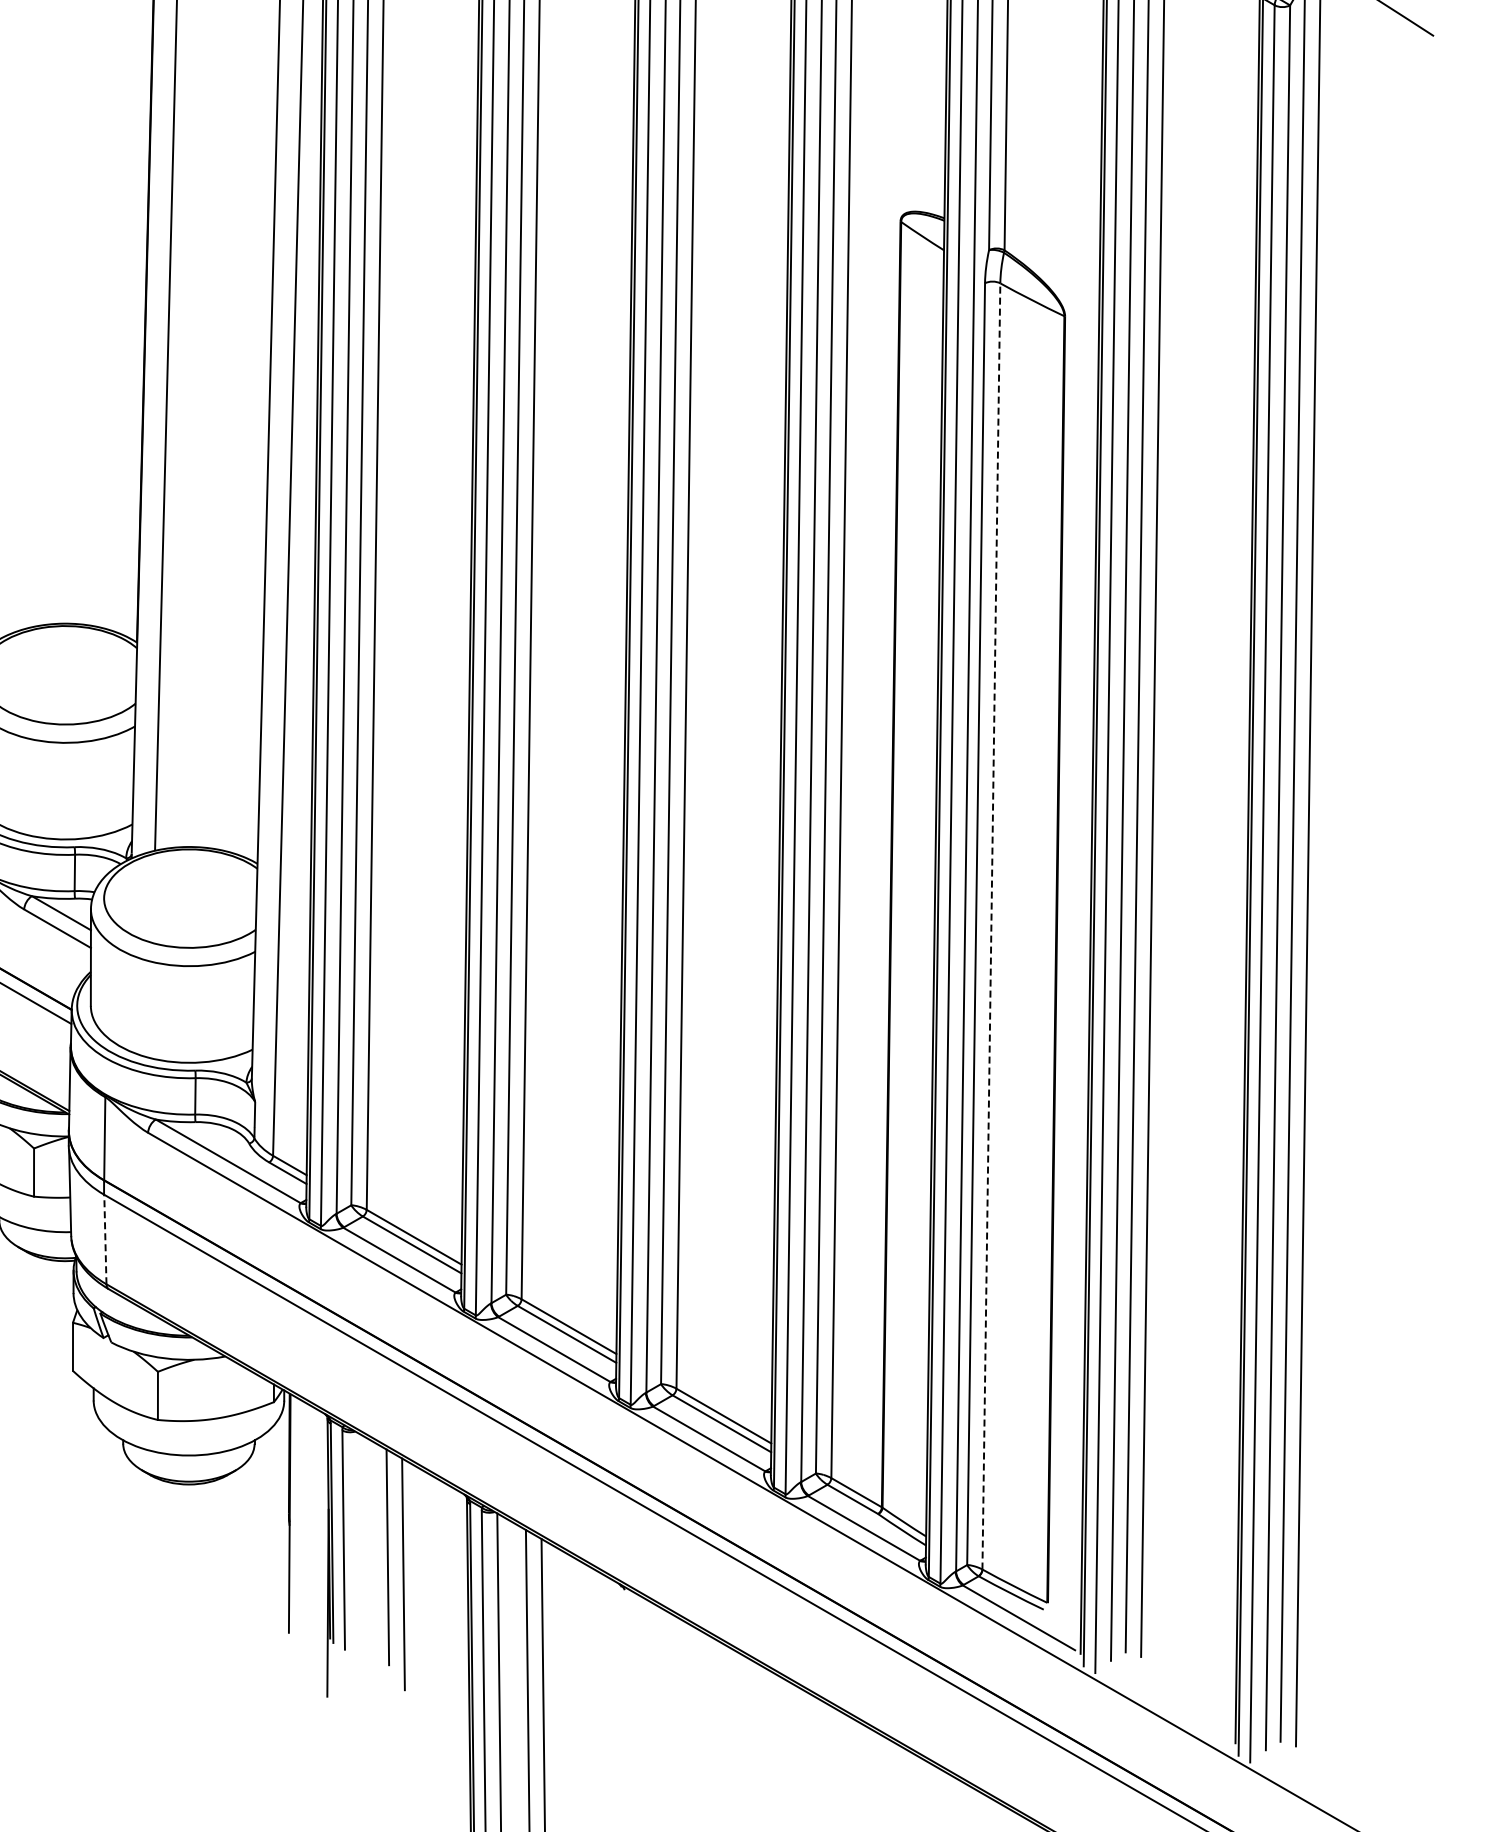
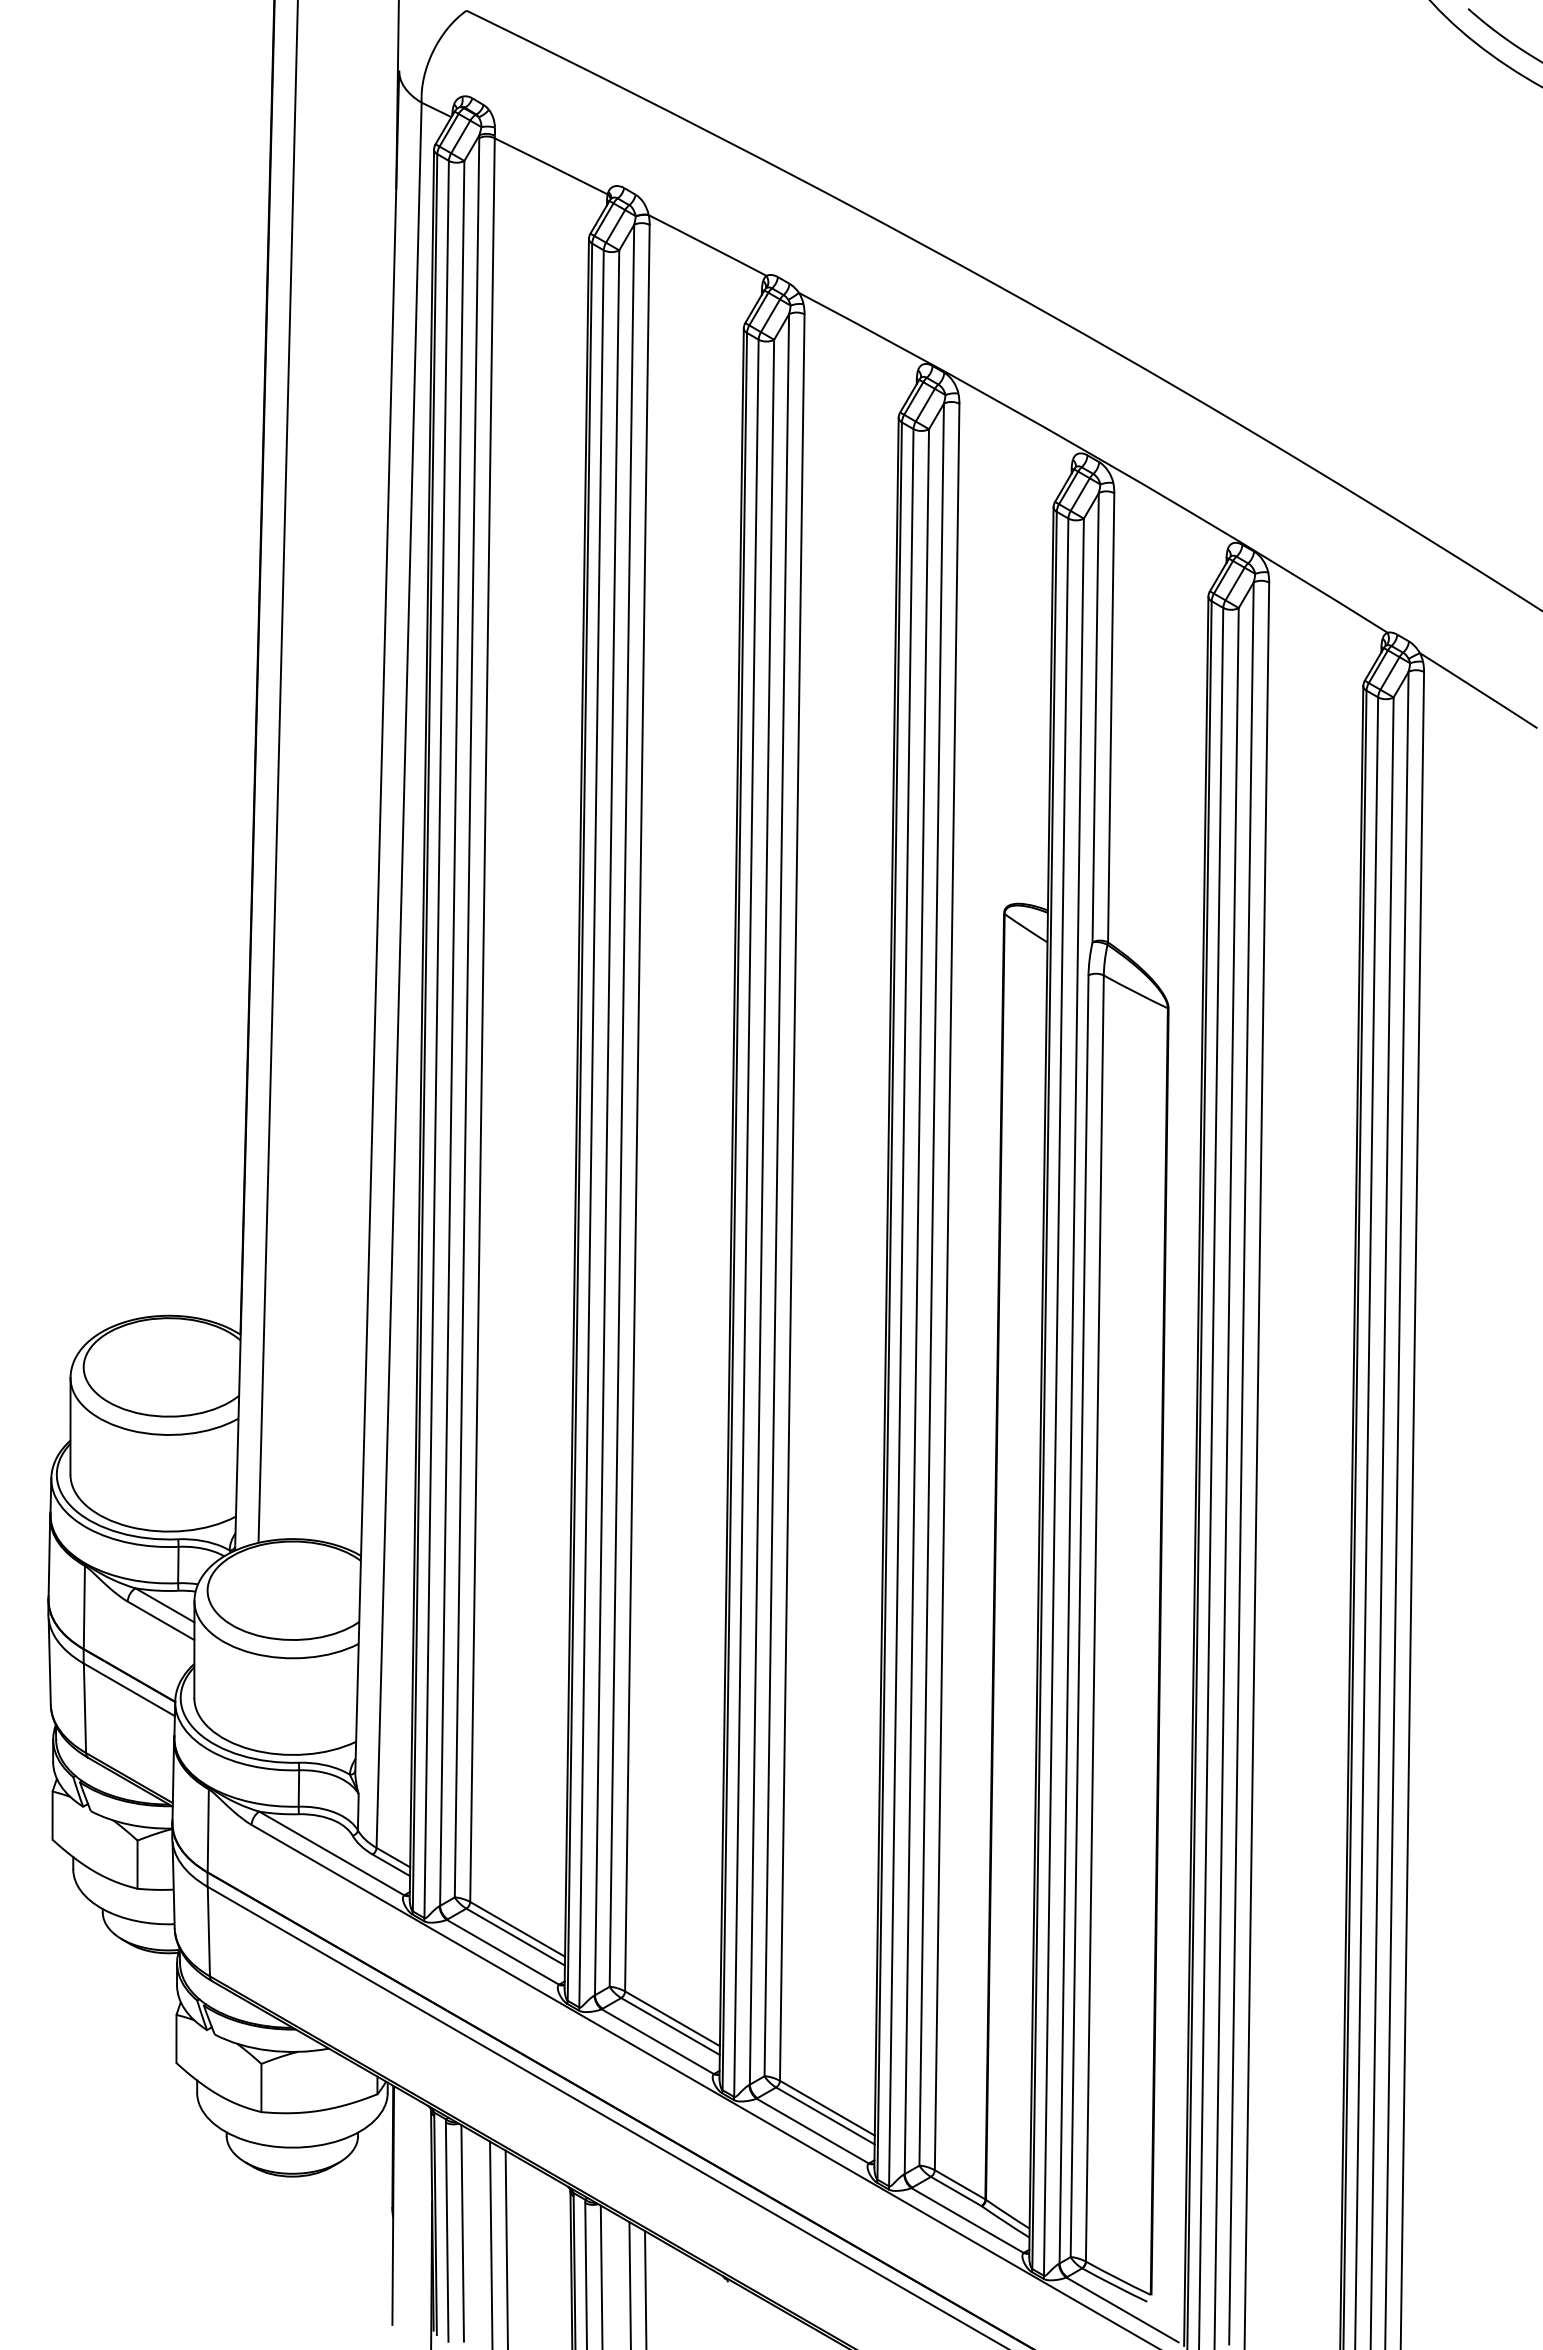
line: (991, 926) -> (1094, 1618), dashed -> solid
line: (105, 1239) -> (208, 1931), dashed -> solid
line: (359, 1541) -> (462, 2233), added

